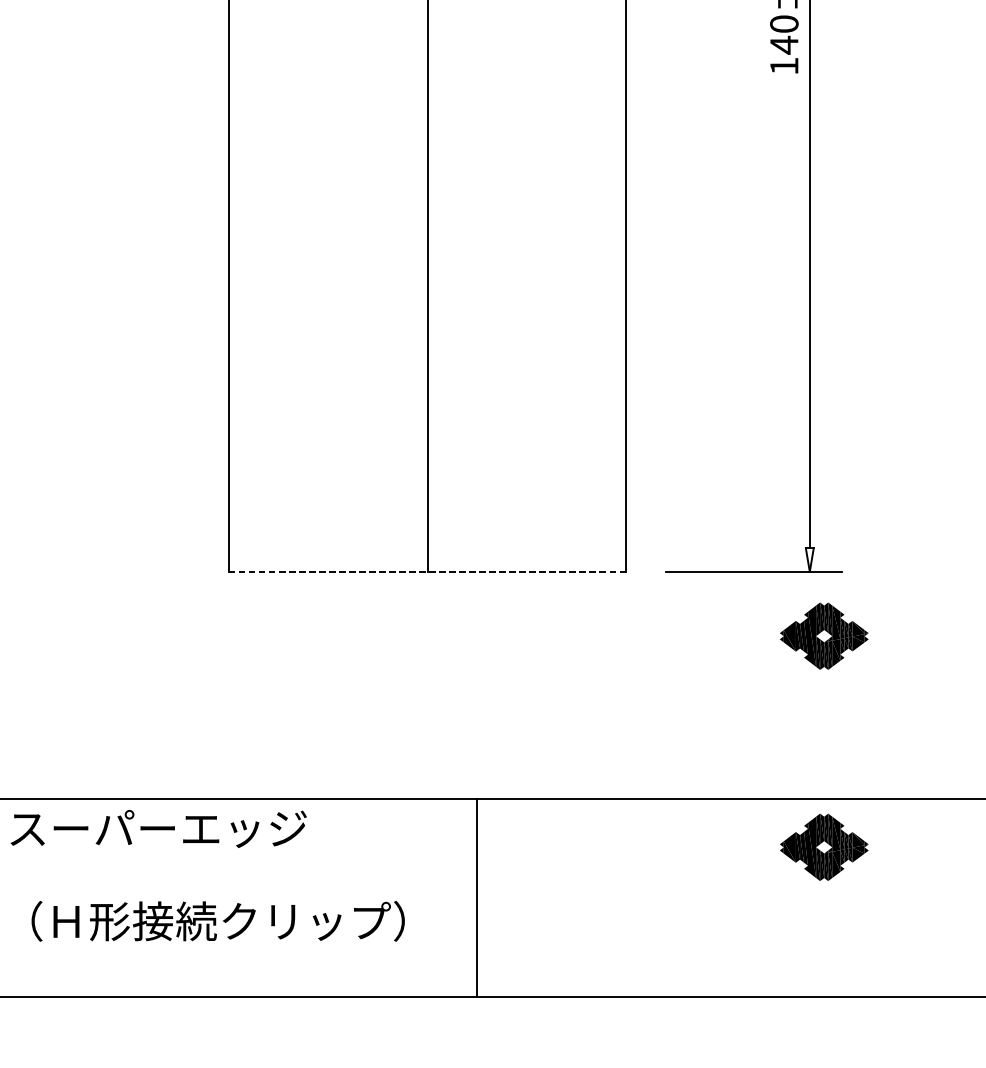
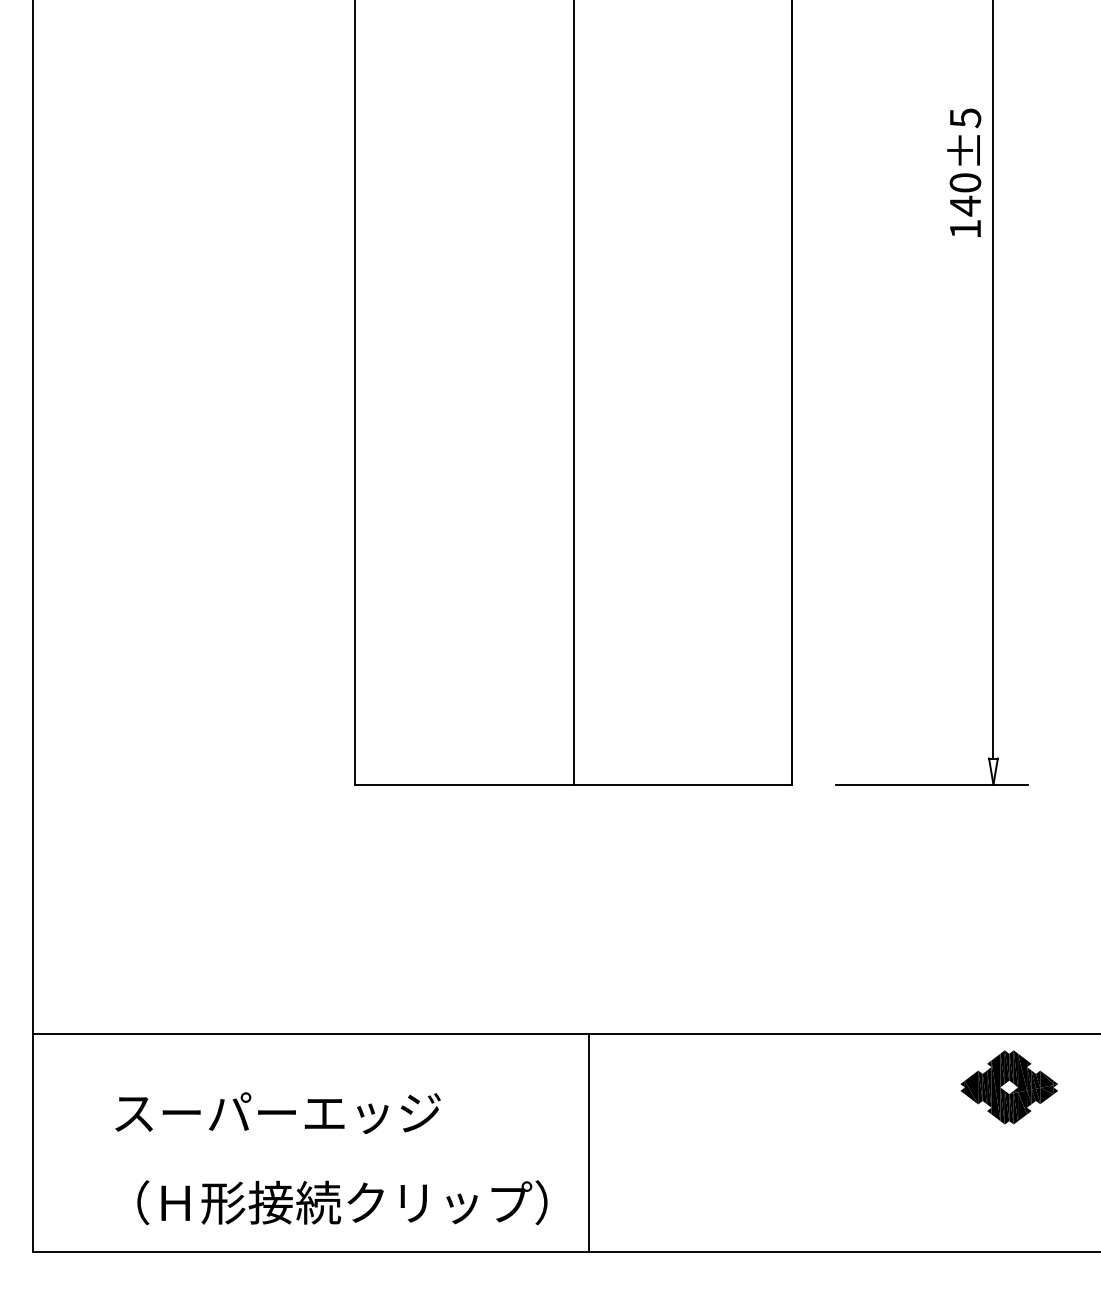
line: (428, 571) -> (574, 784), dashed -> solid
part: (823, 636) -> (1008, 855), removed
text: (158, 829) -> (277, 1113), moved
line: (477, 898) -> (589, 1143), moved
text: (218, 921) -> (342, 1202), moved

